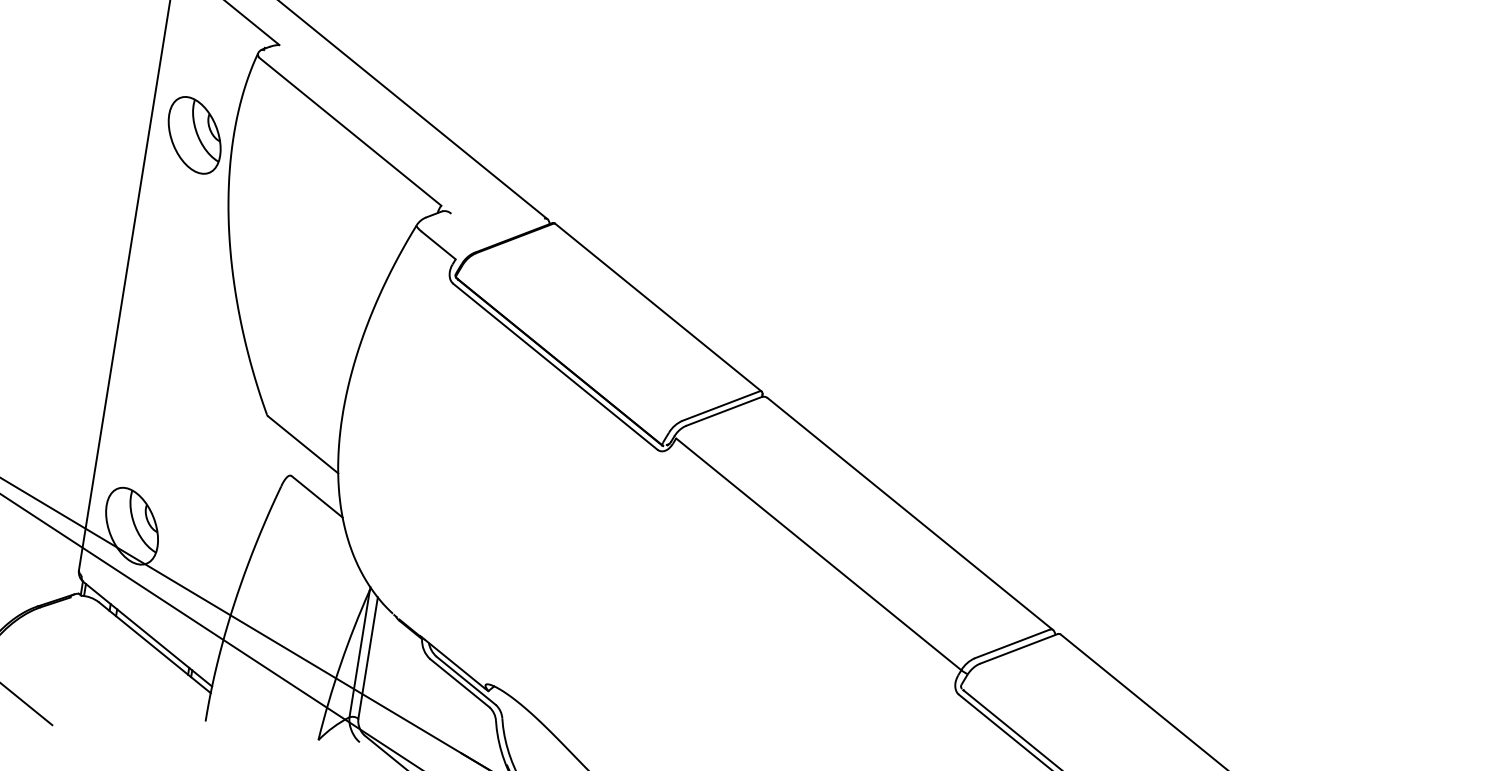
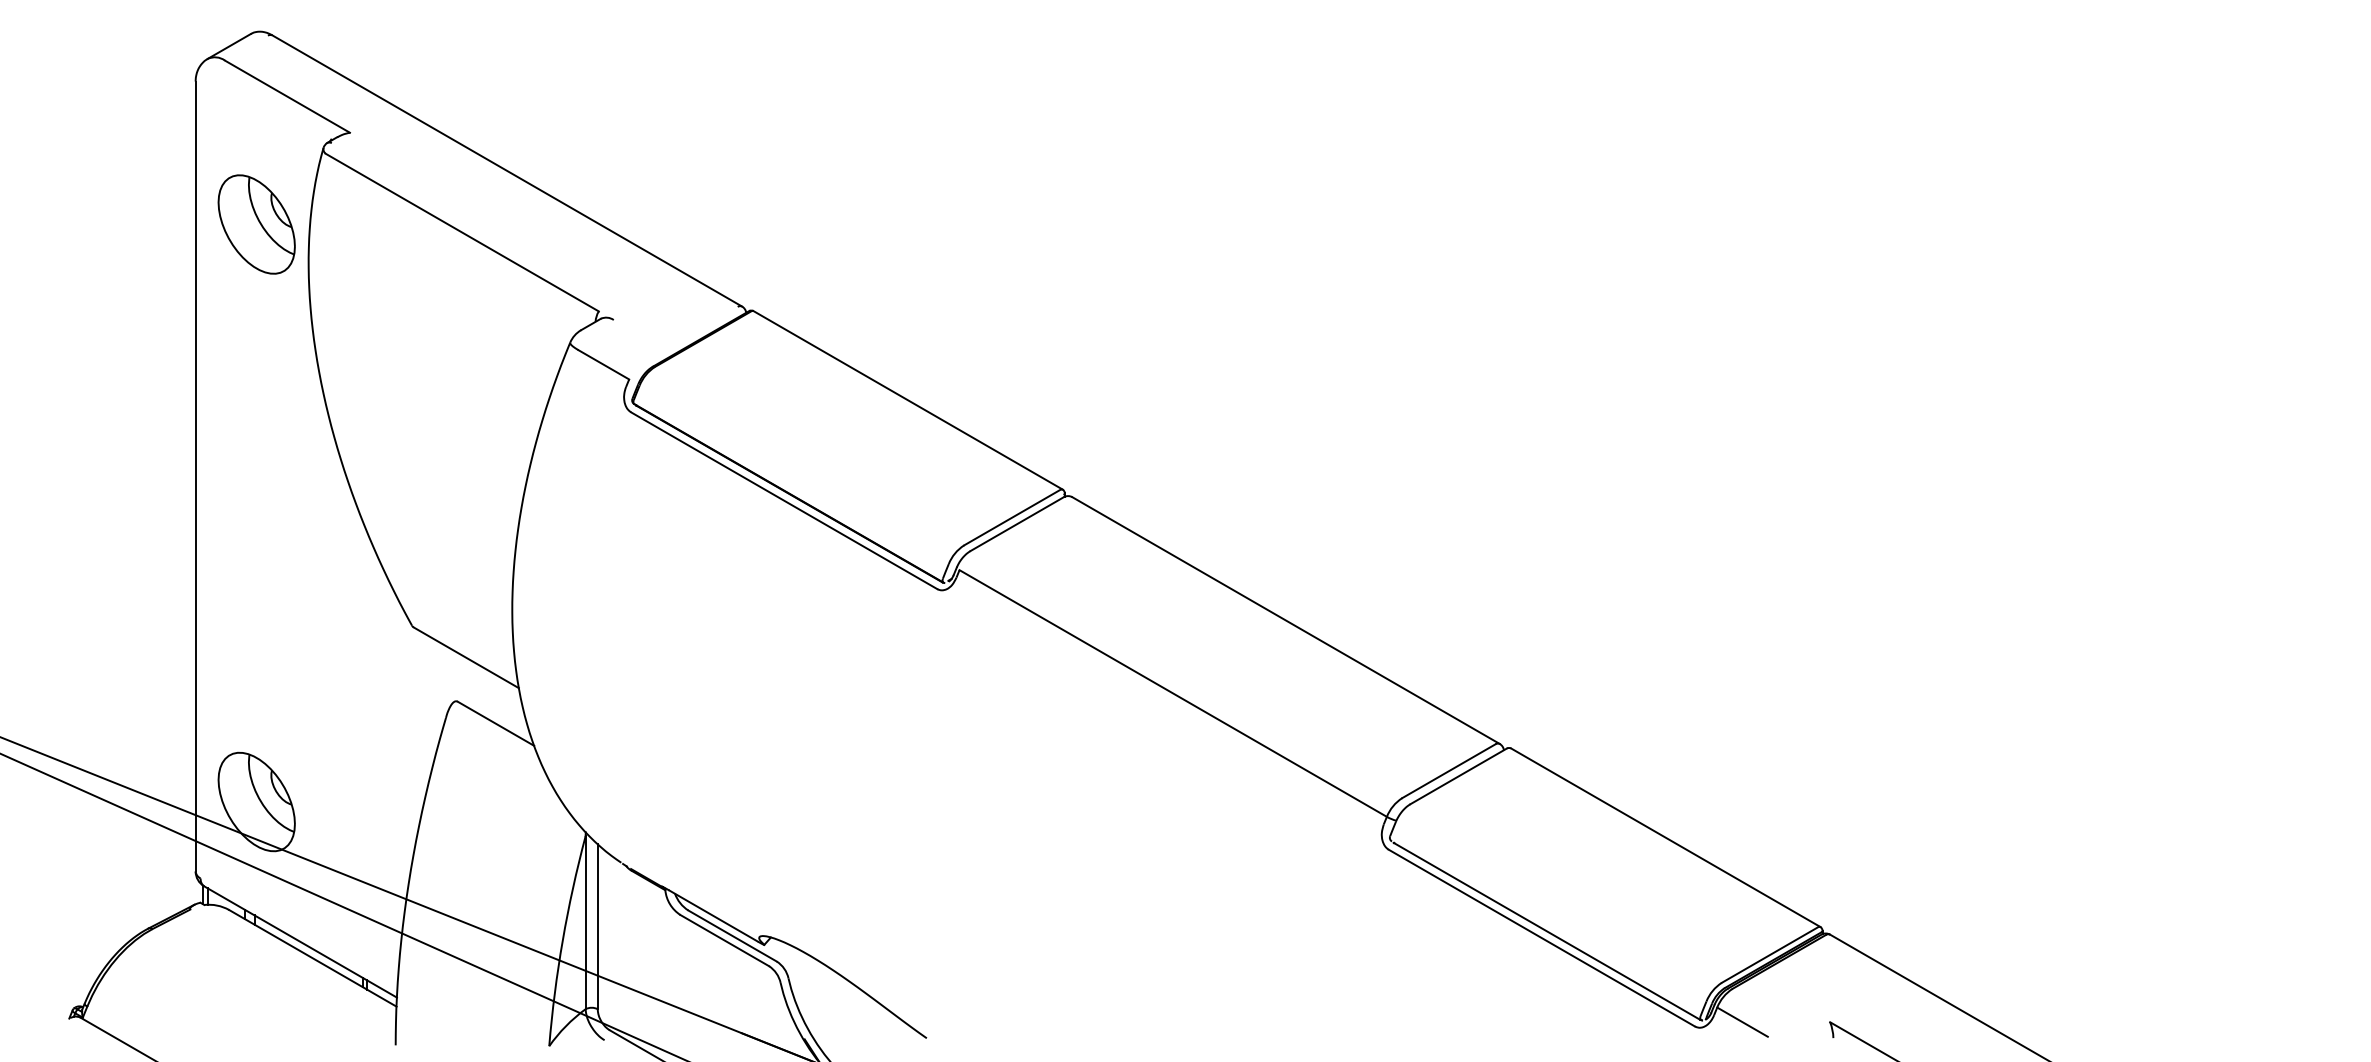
part: (194, 135) -> (256, 224), moved

